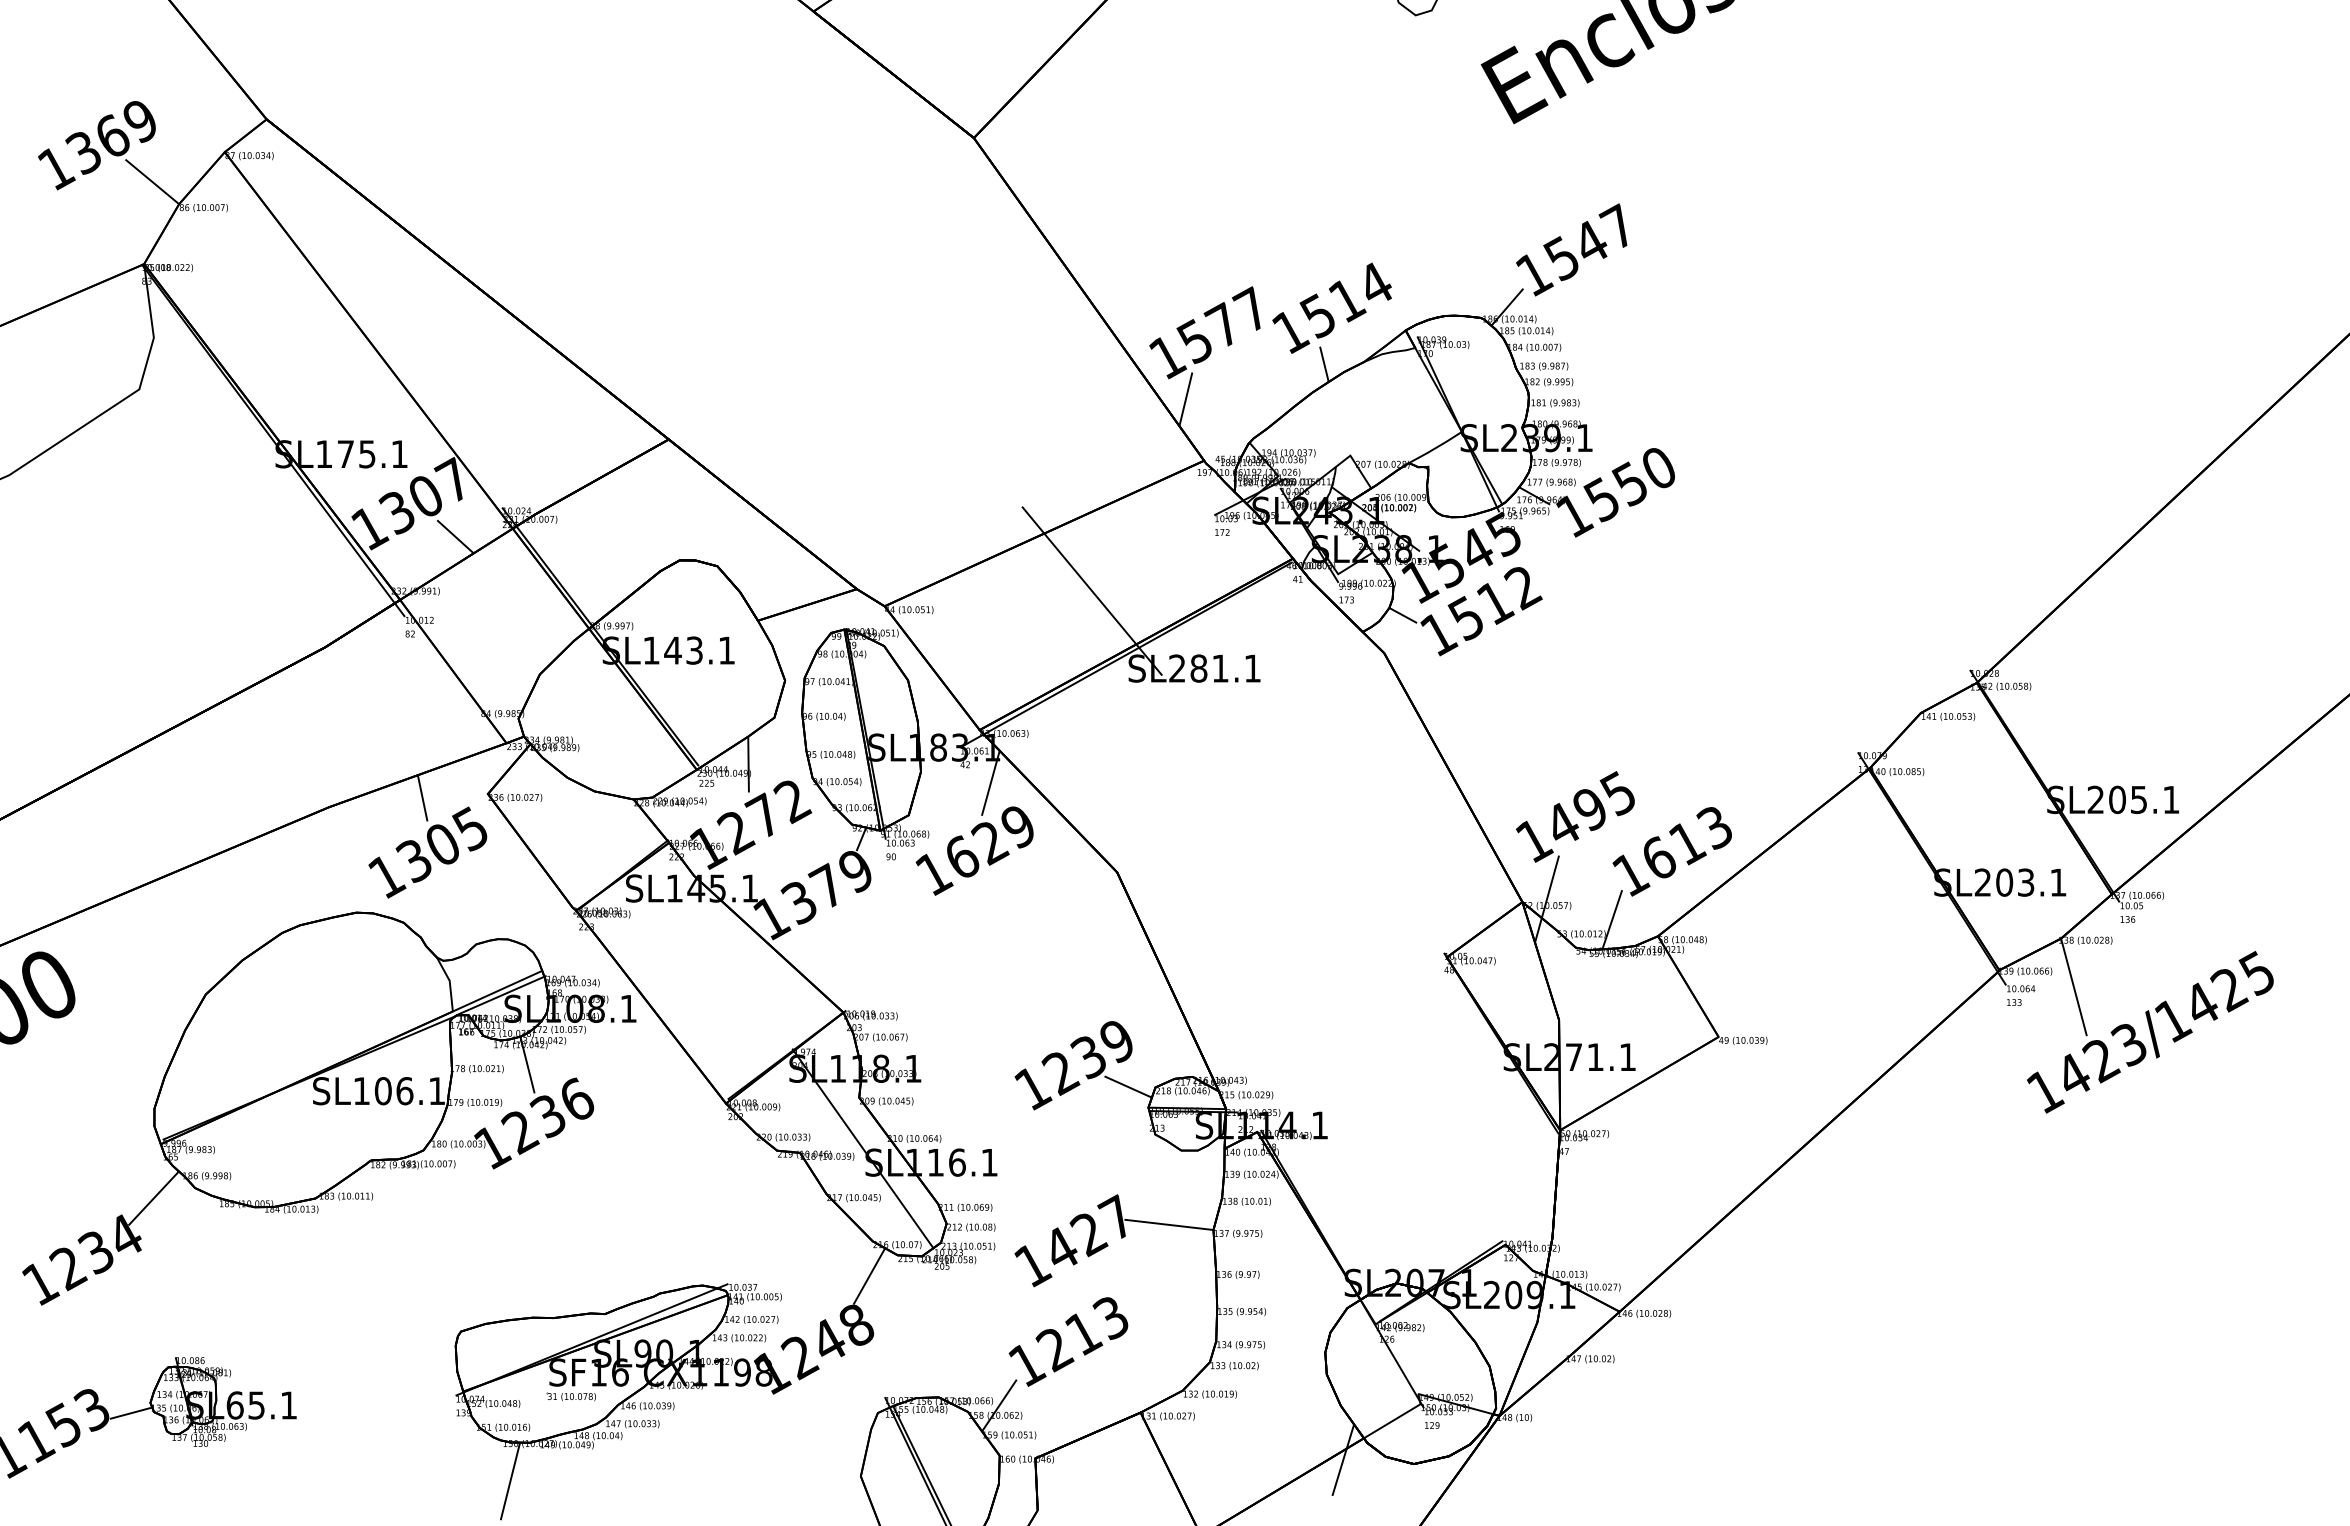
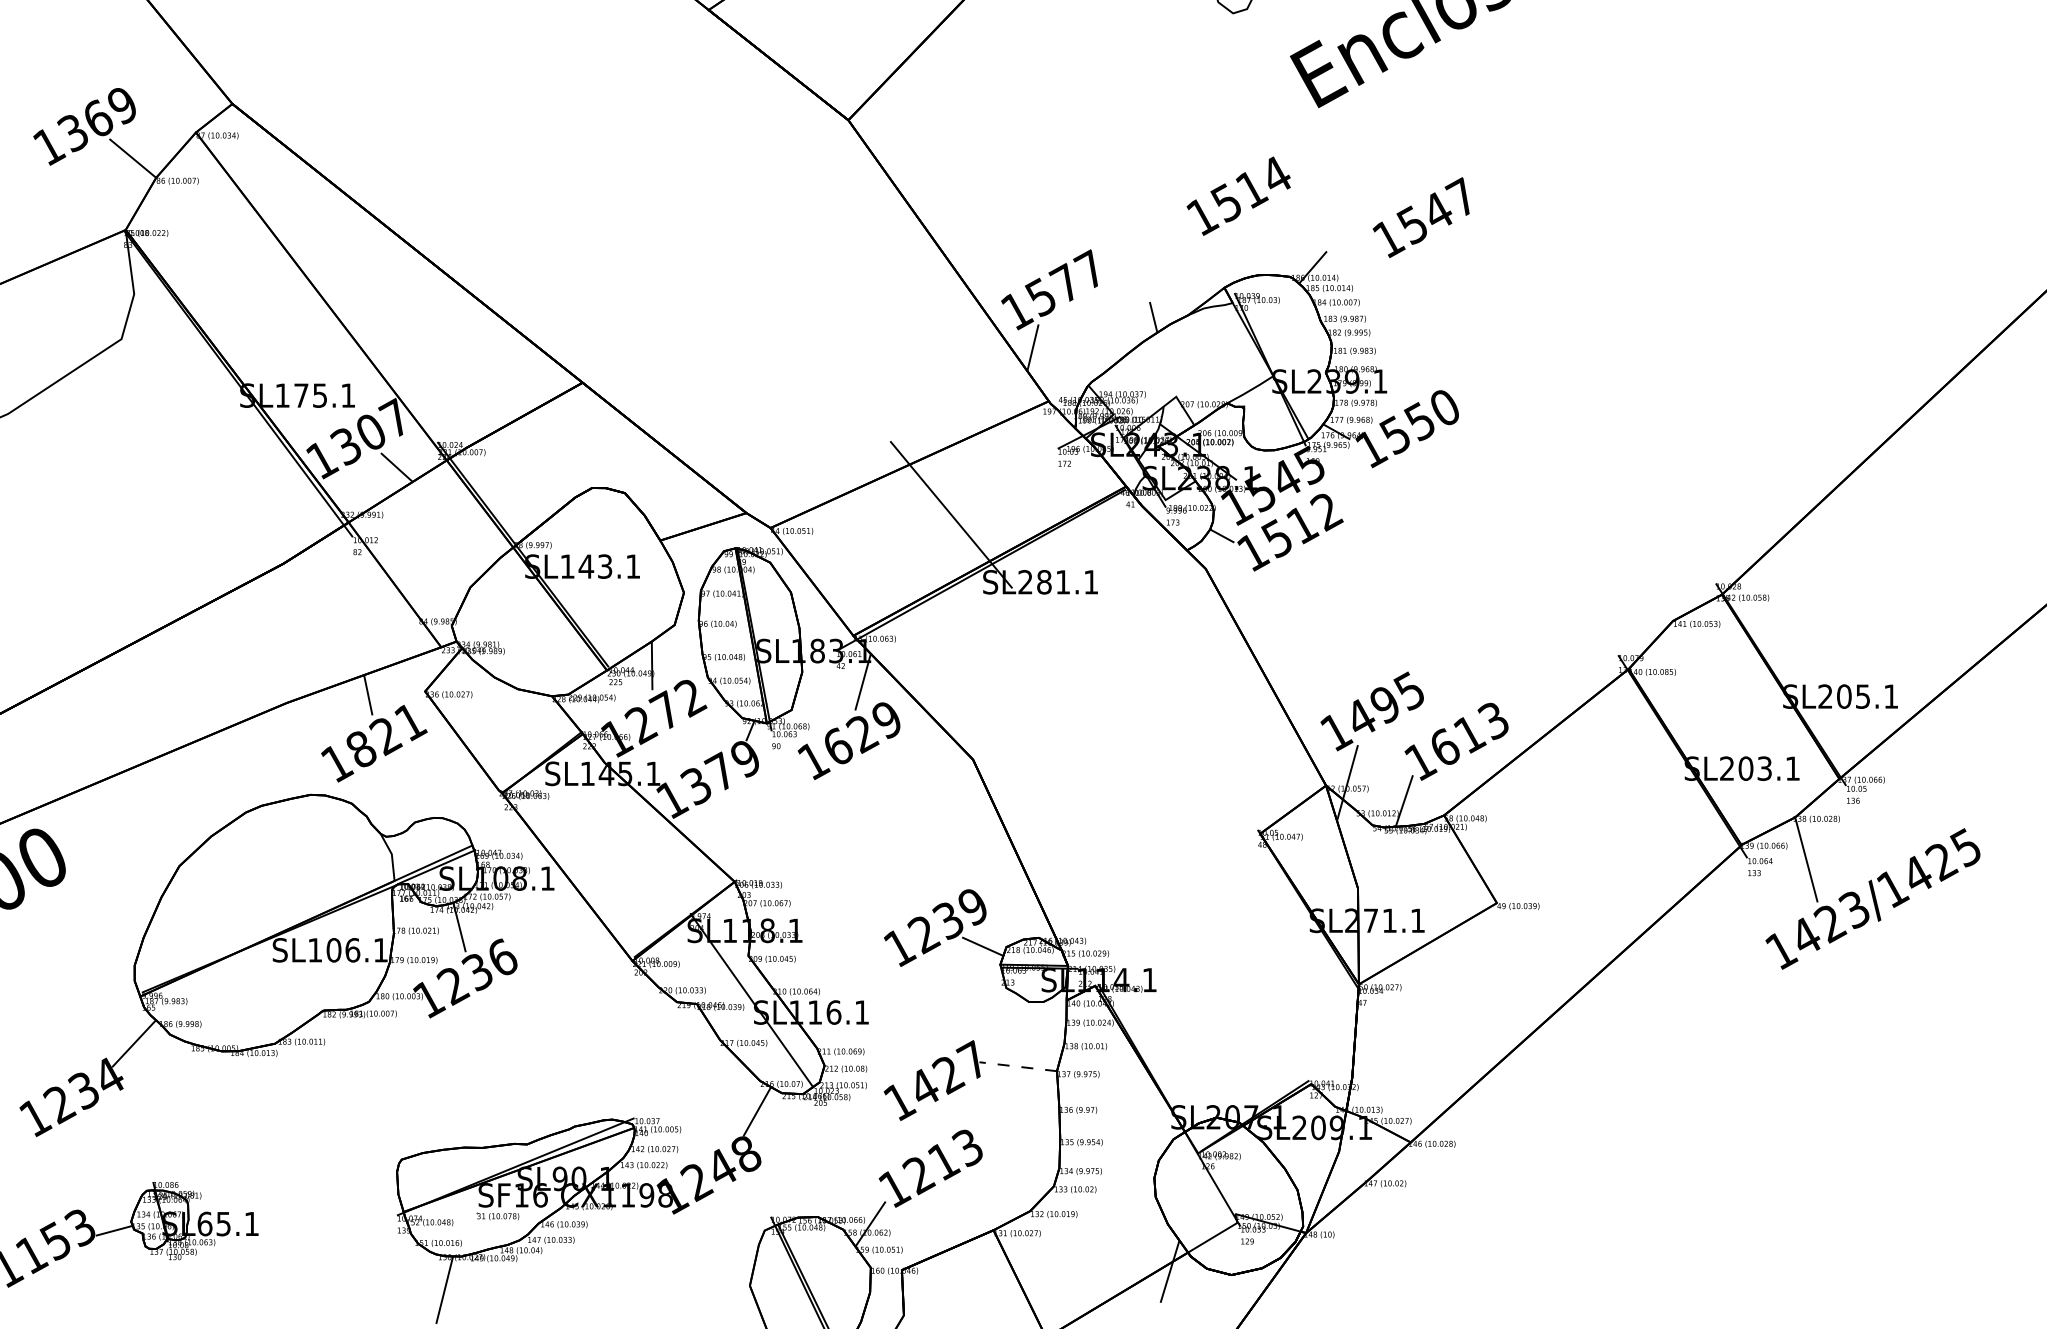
text: (1571, 249) -> (1421, 217), moved
text: (1331, 307) -> (1238, 195), moved
text: (442, 844) -> (385, 735), 1305 -> 1821
line: (1168, 1224) -> (1017, 1066), solid -> dashed

